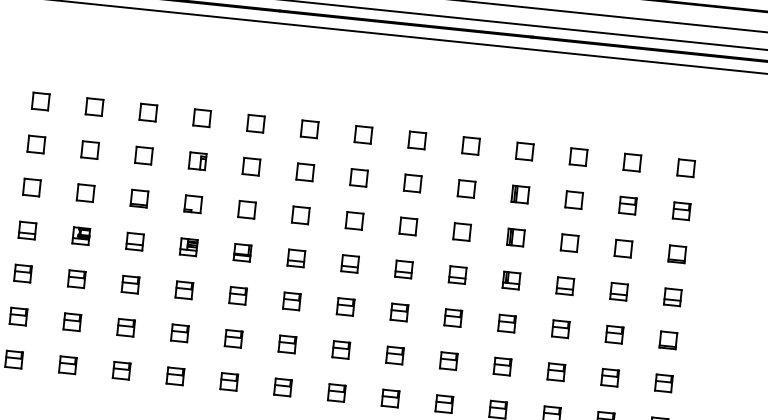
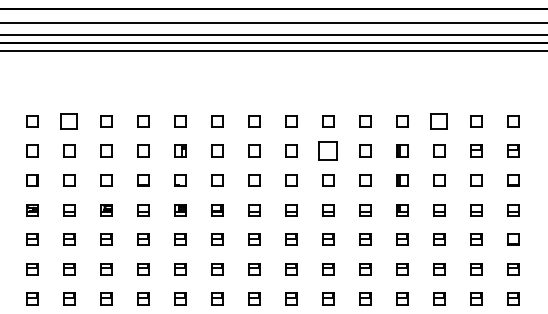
part: (41, 101) -> (69, 121), size x1.4
part: (579, 157) -> (439, 121), size x1.4
part: (413, 182) -> (328, 150), size x1.6

